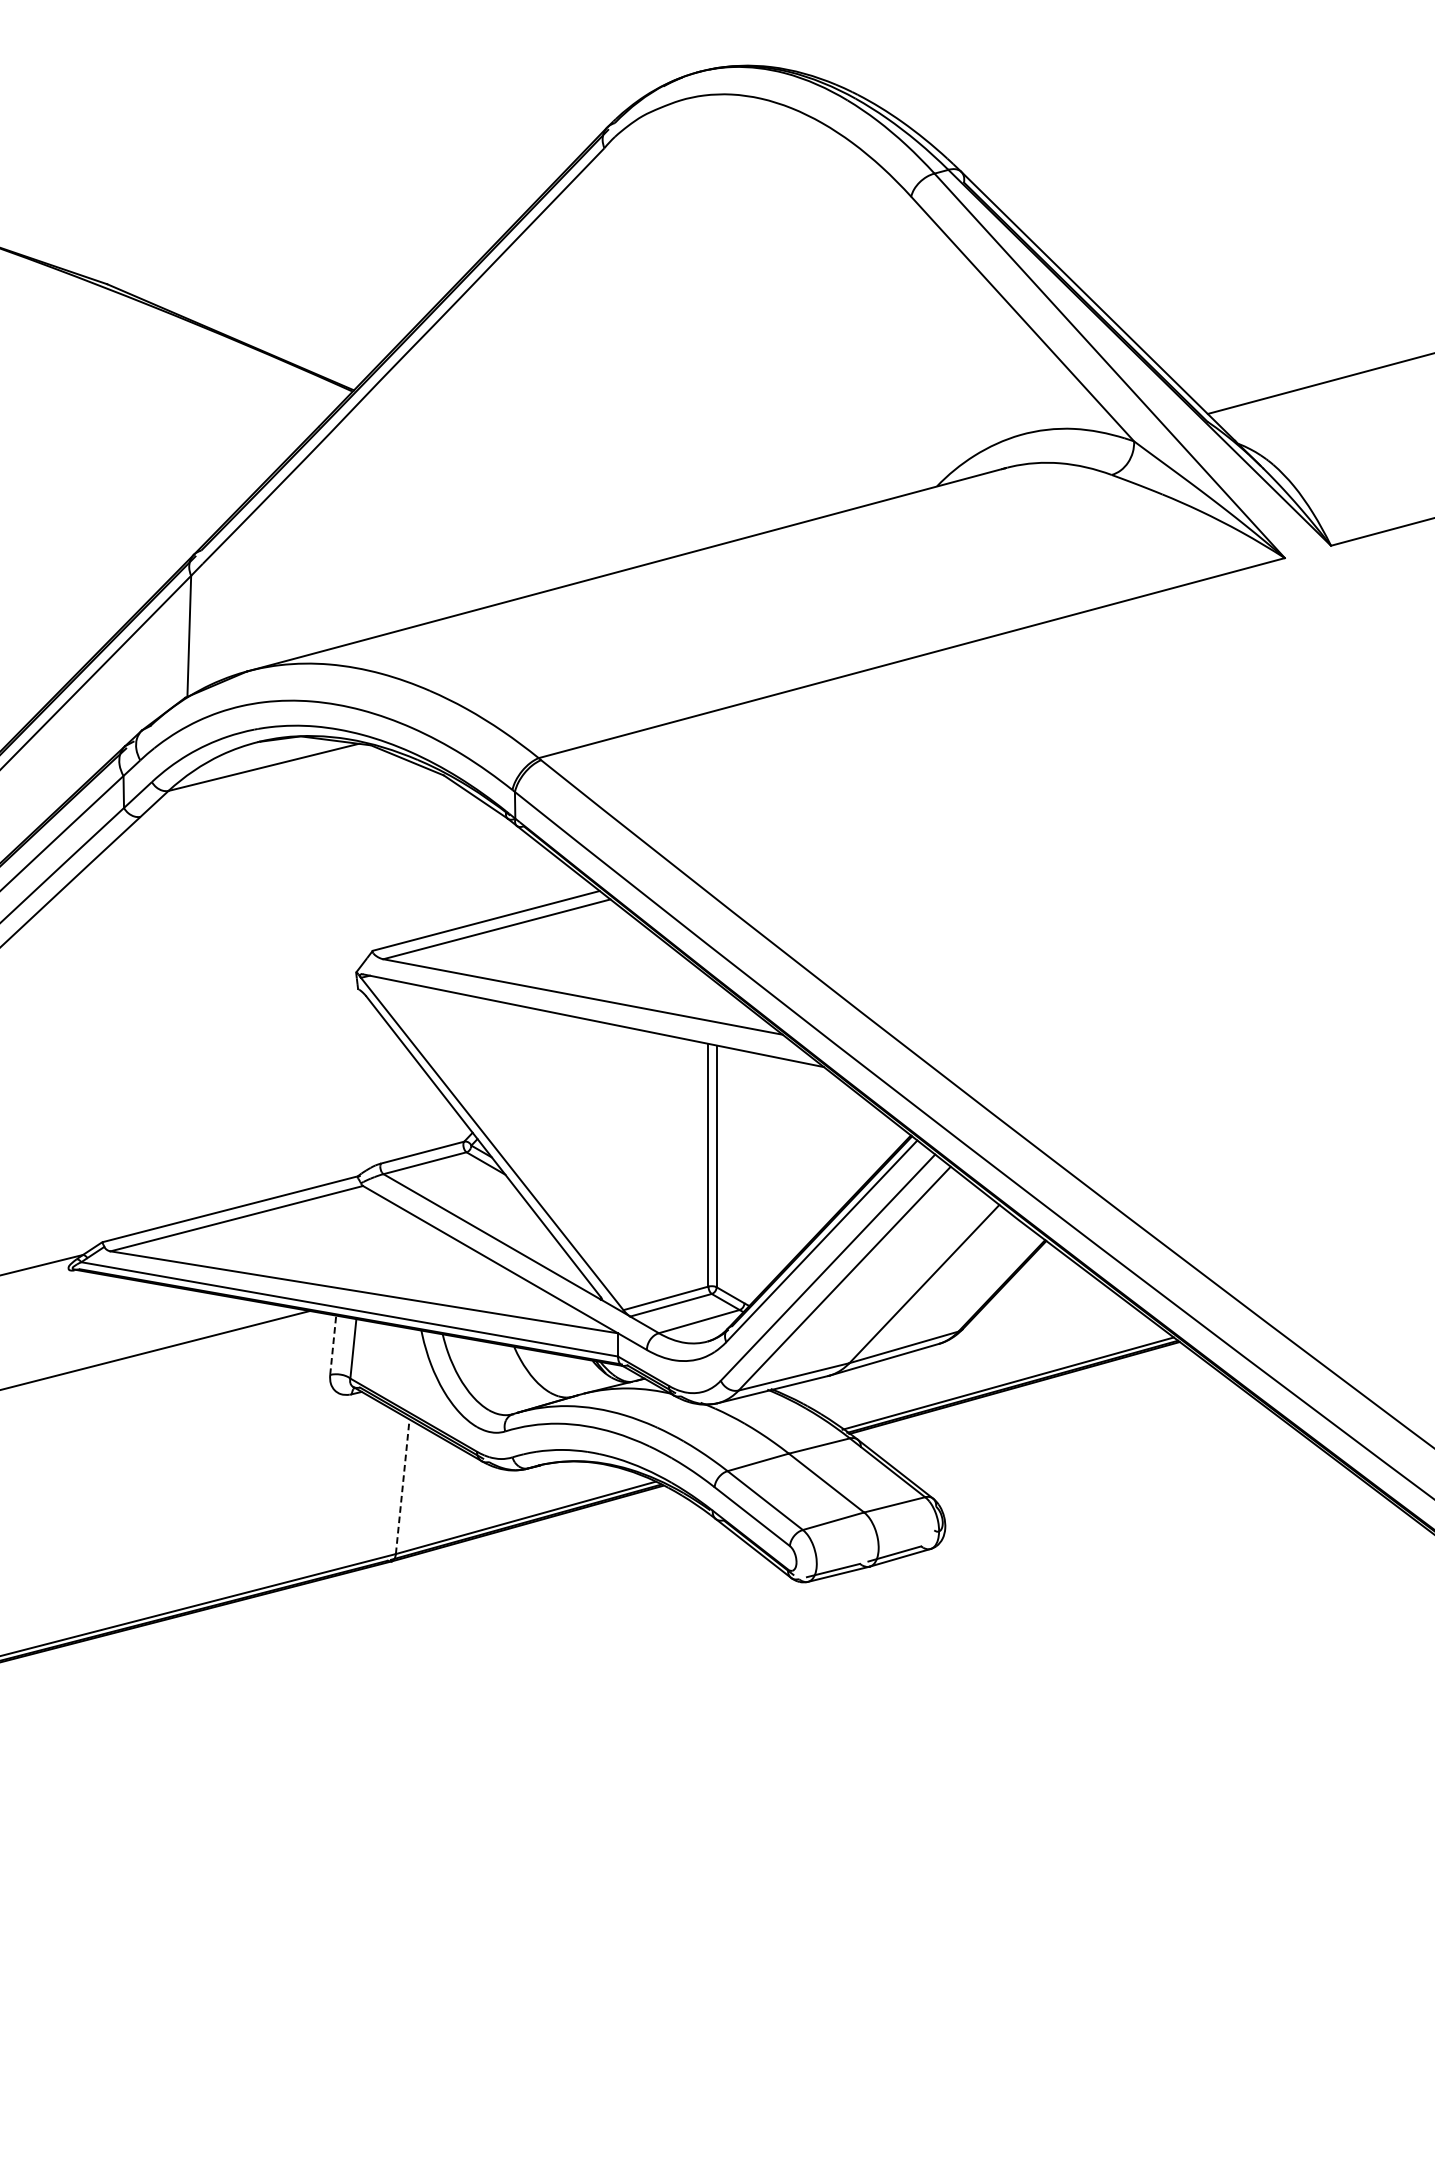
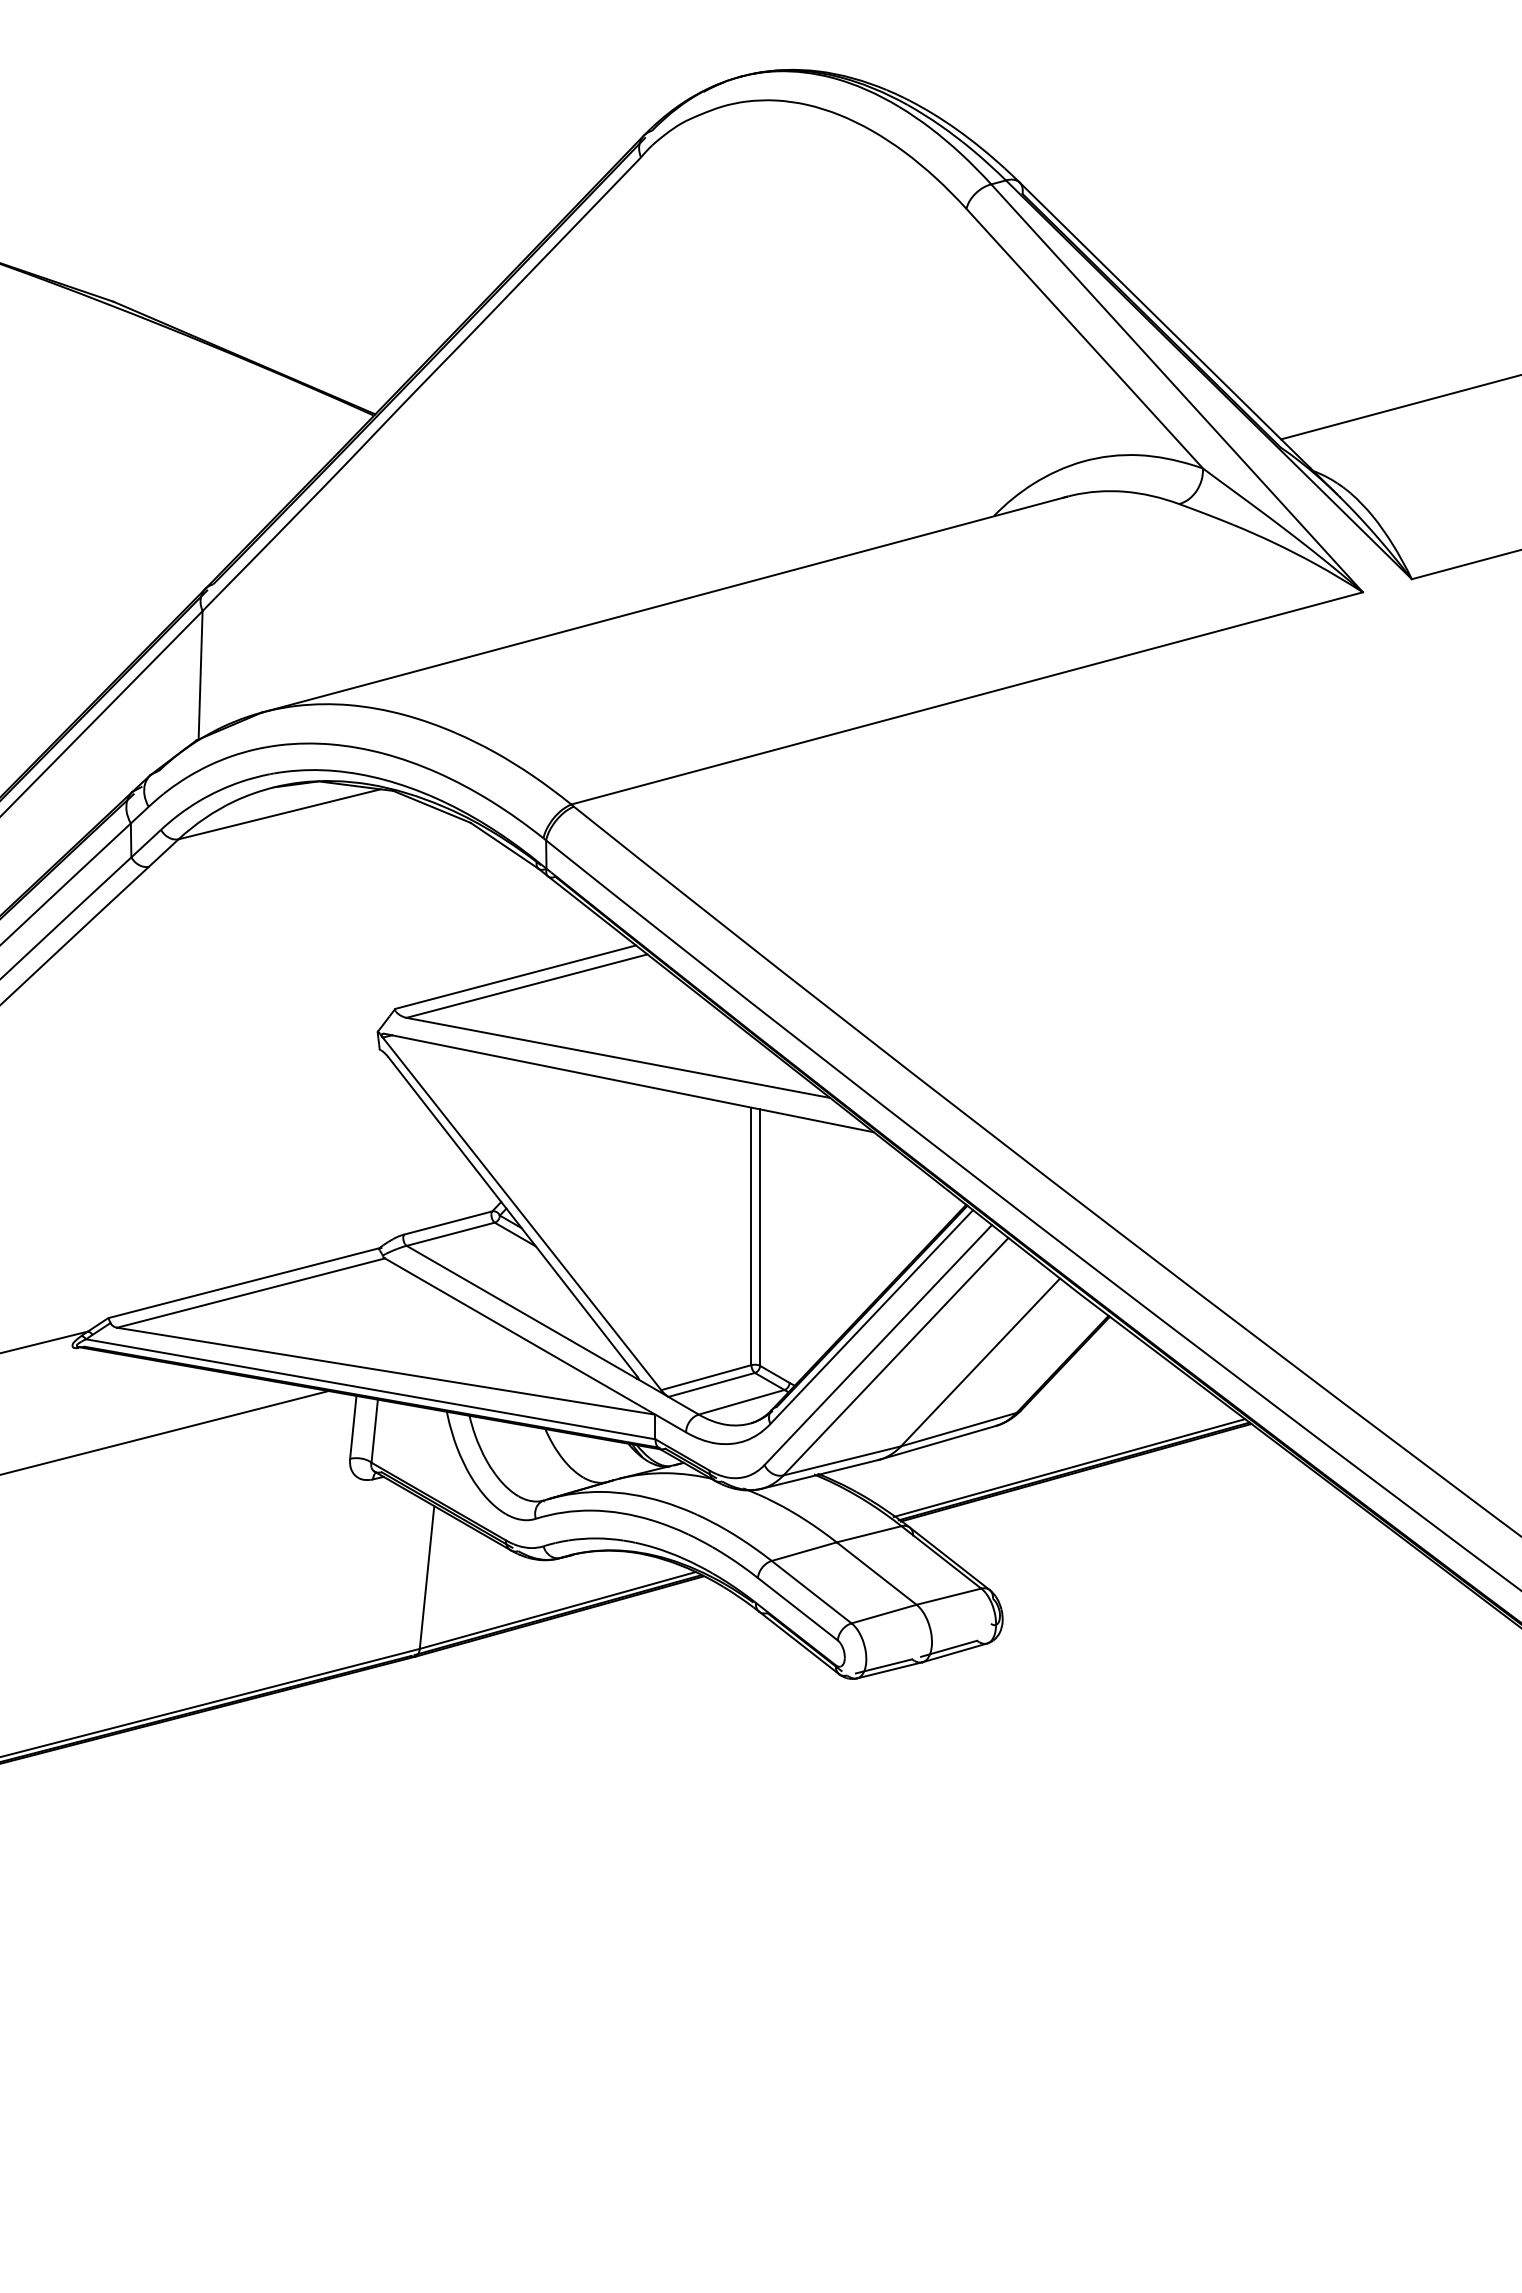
line: (333, 1345) -> (353, 1427), dashed -> solid
line: (403, 1486) -> (427, 1577), dashed -> solid

